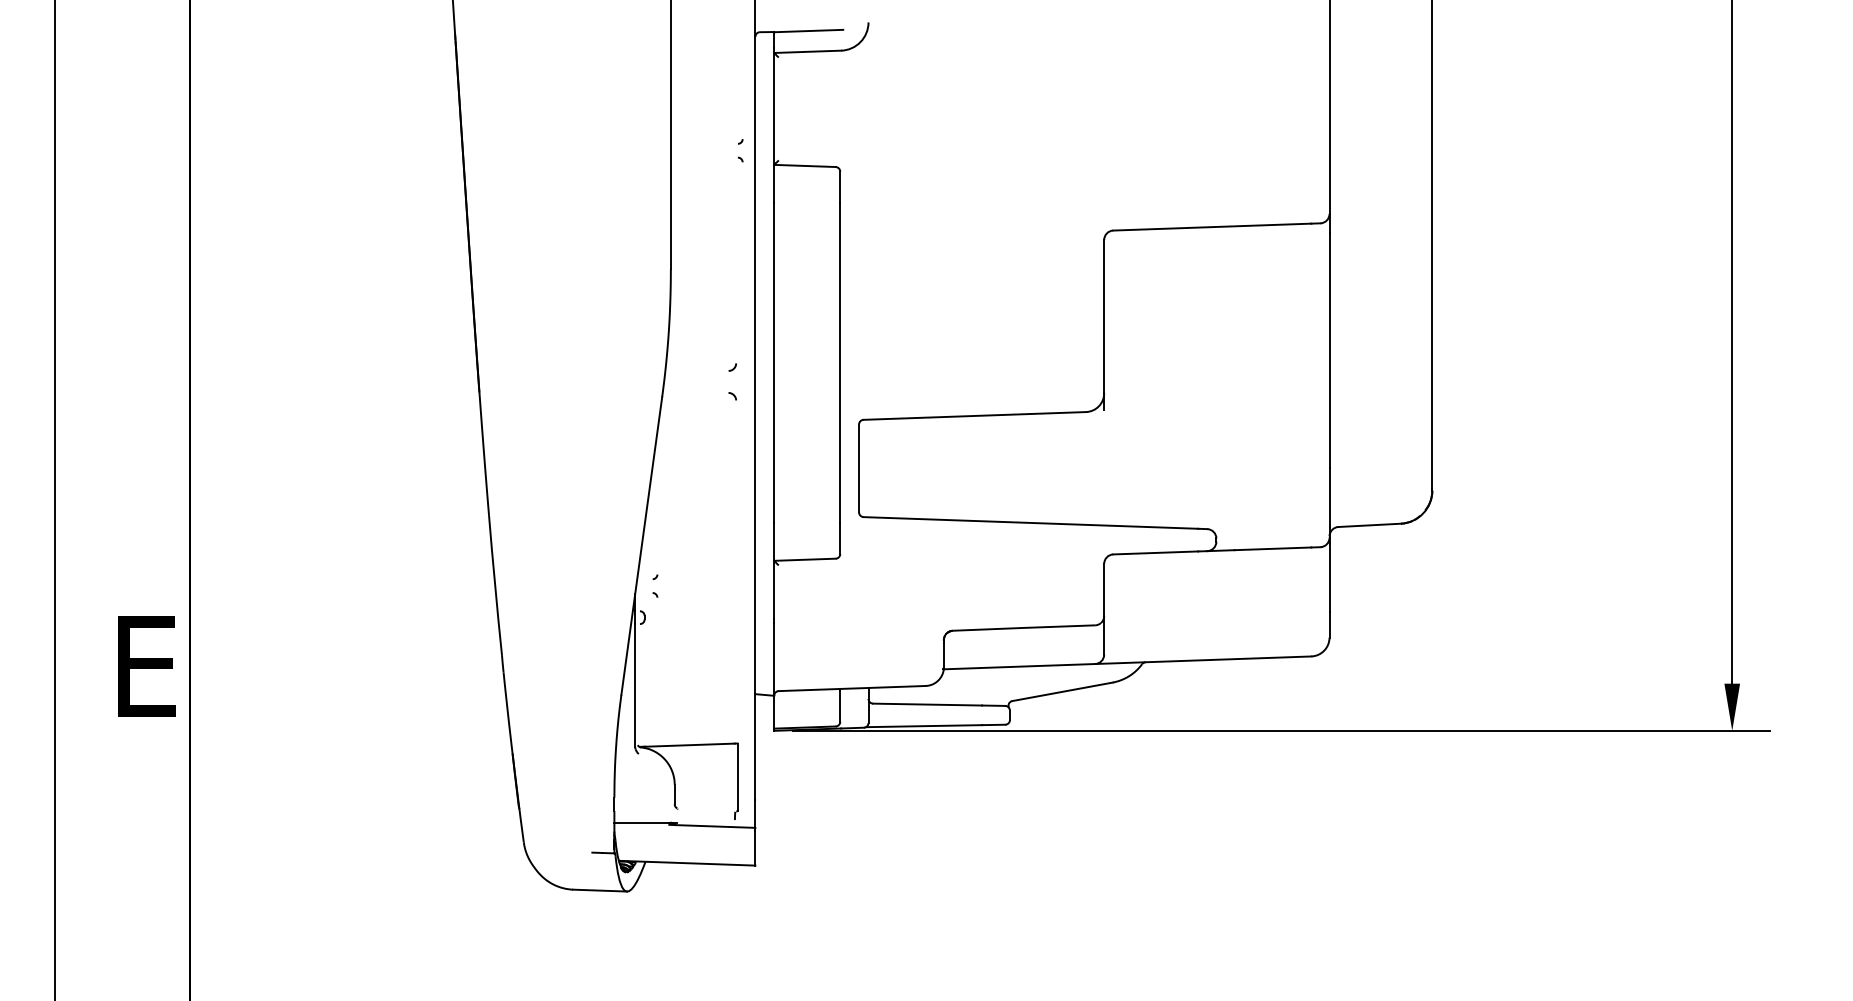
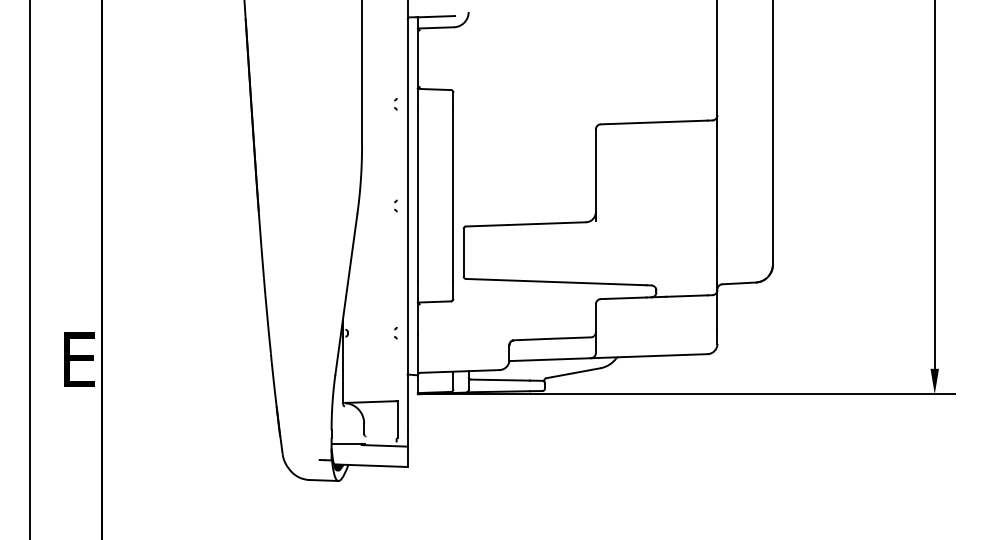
part: (740, 151) -> (395, 104), moved
part: (732, 380) -> (395, 205), size x0.62
part: (654, 586) -> (395, 333), moved

